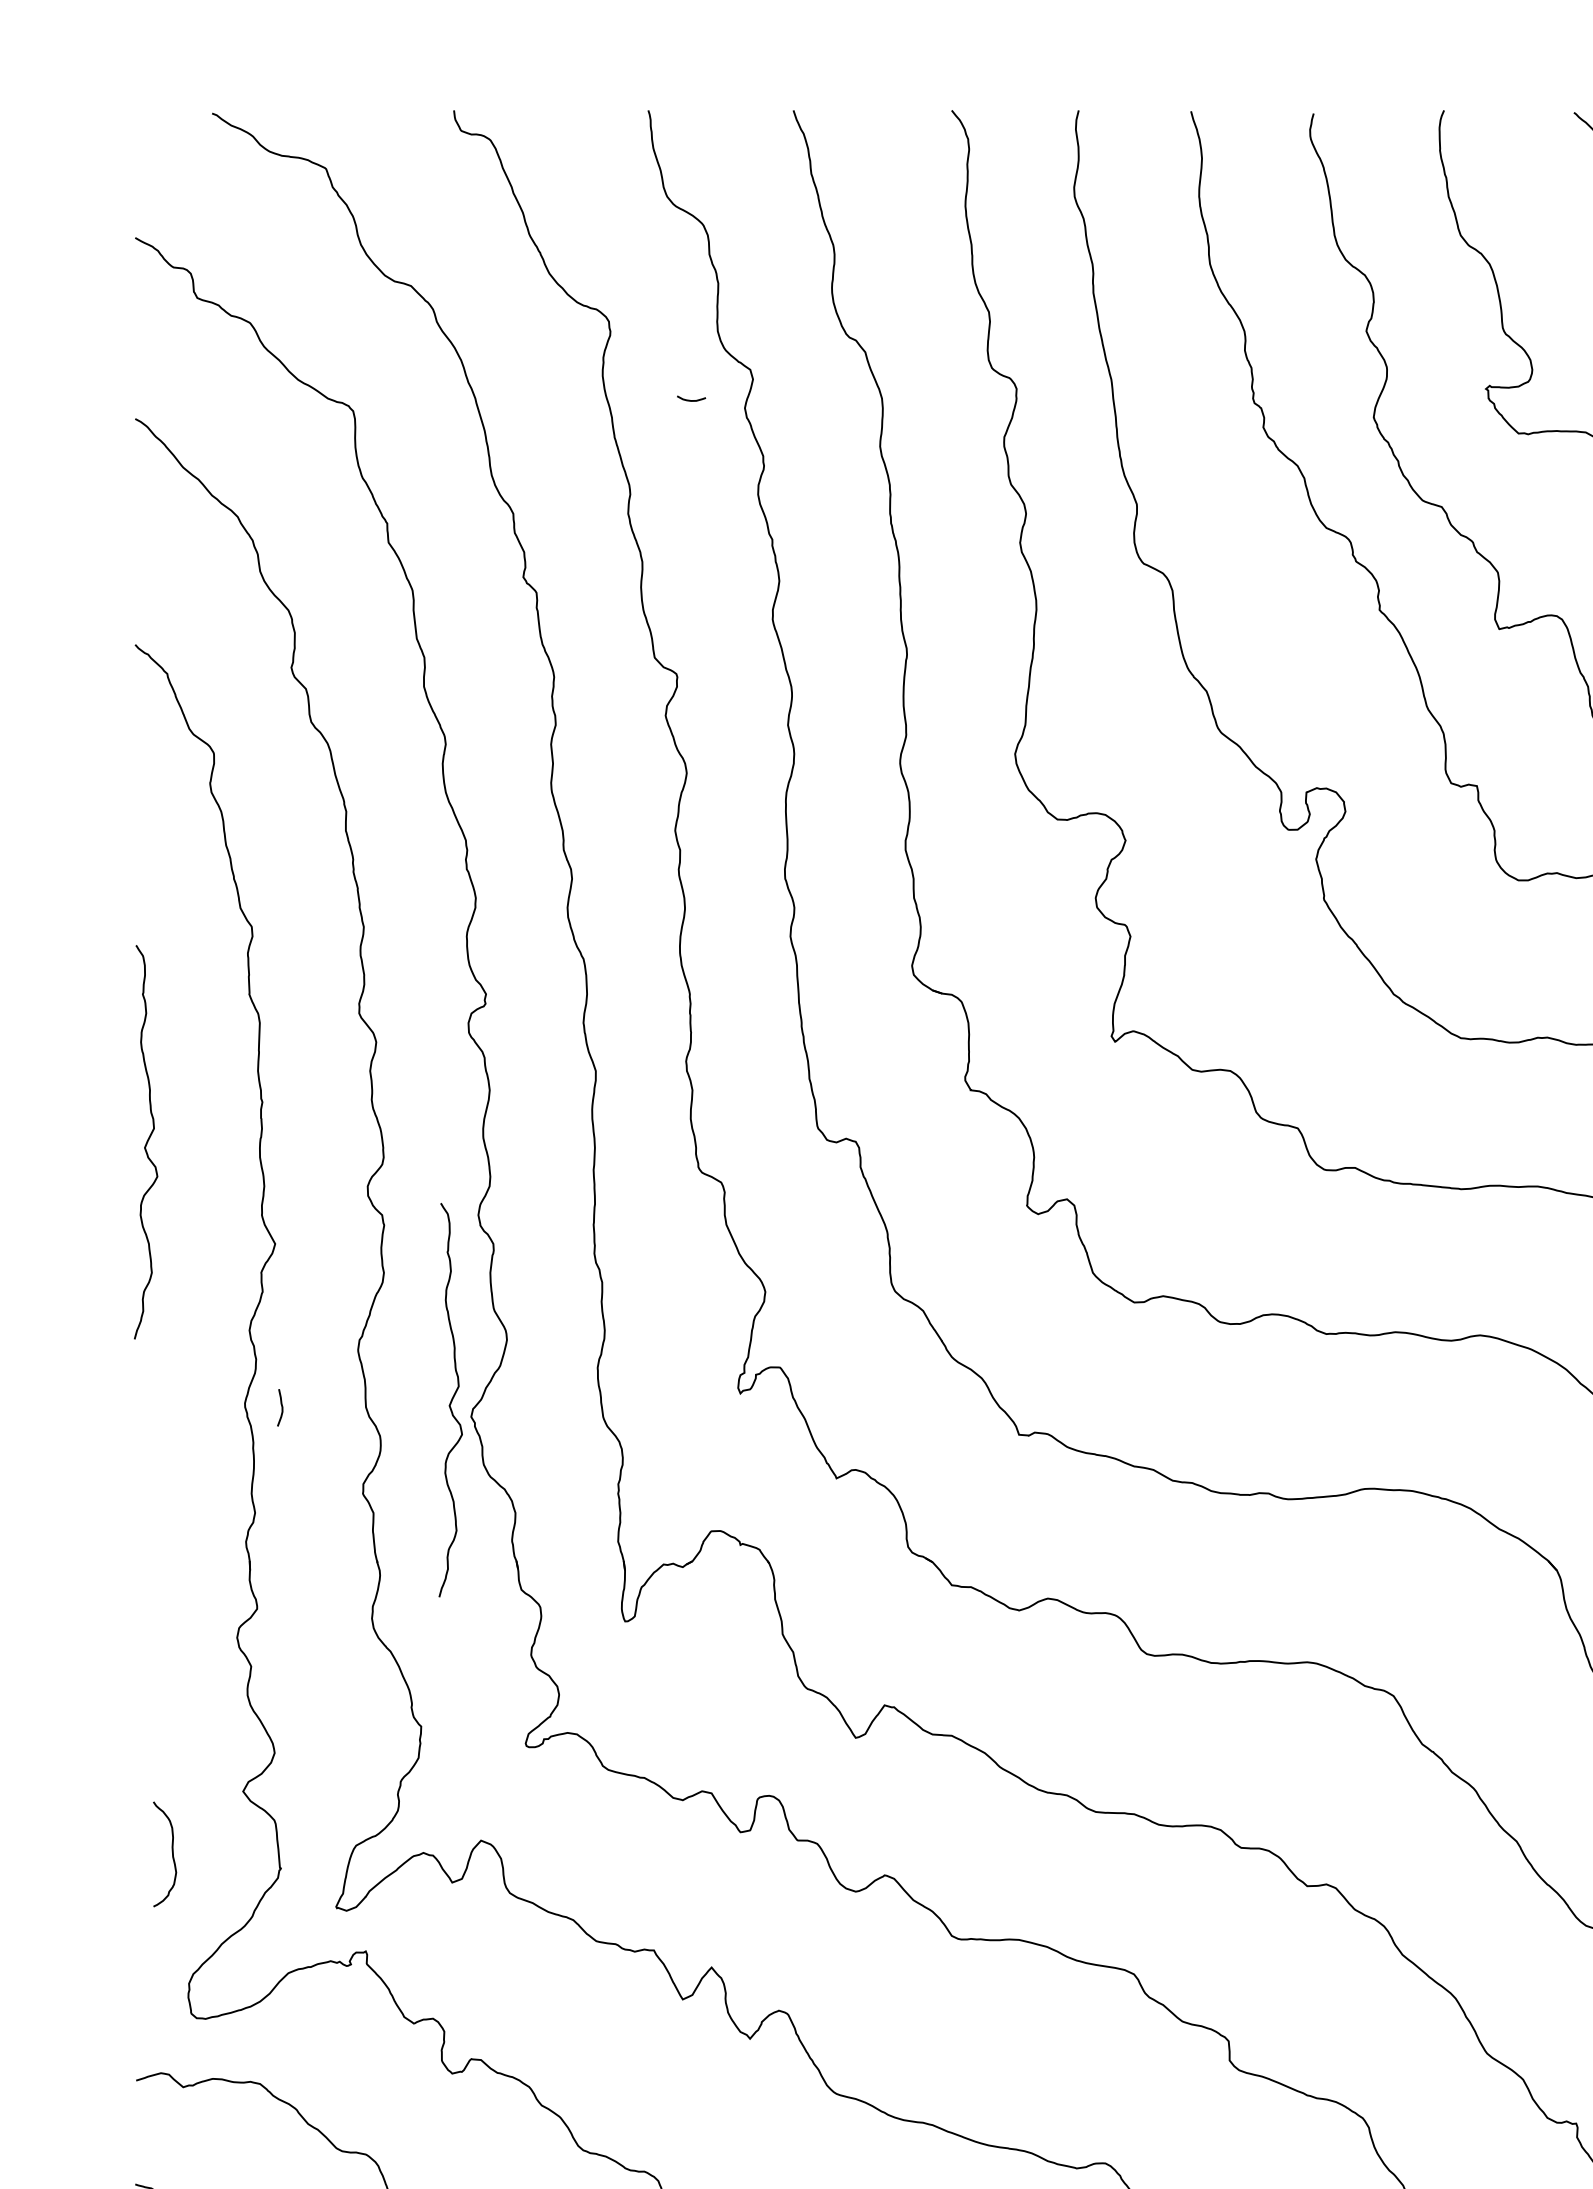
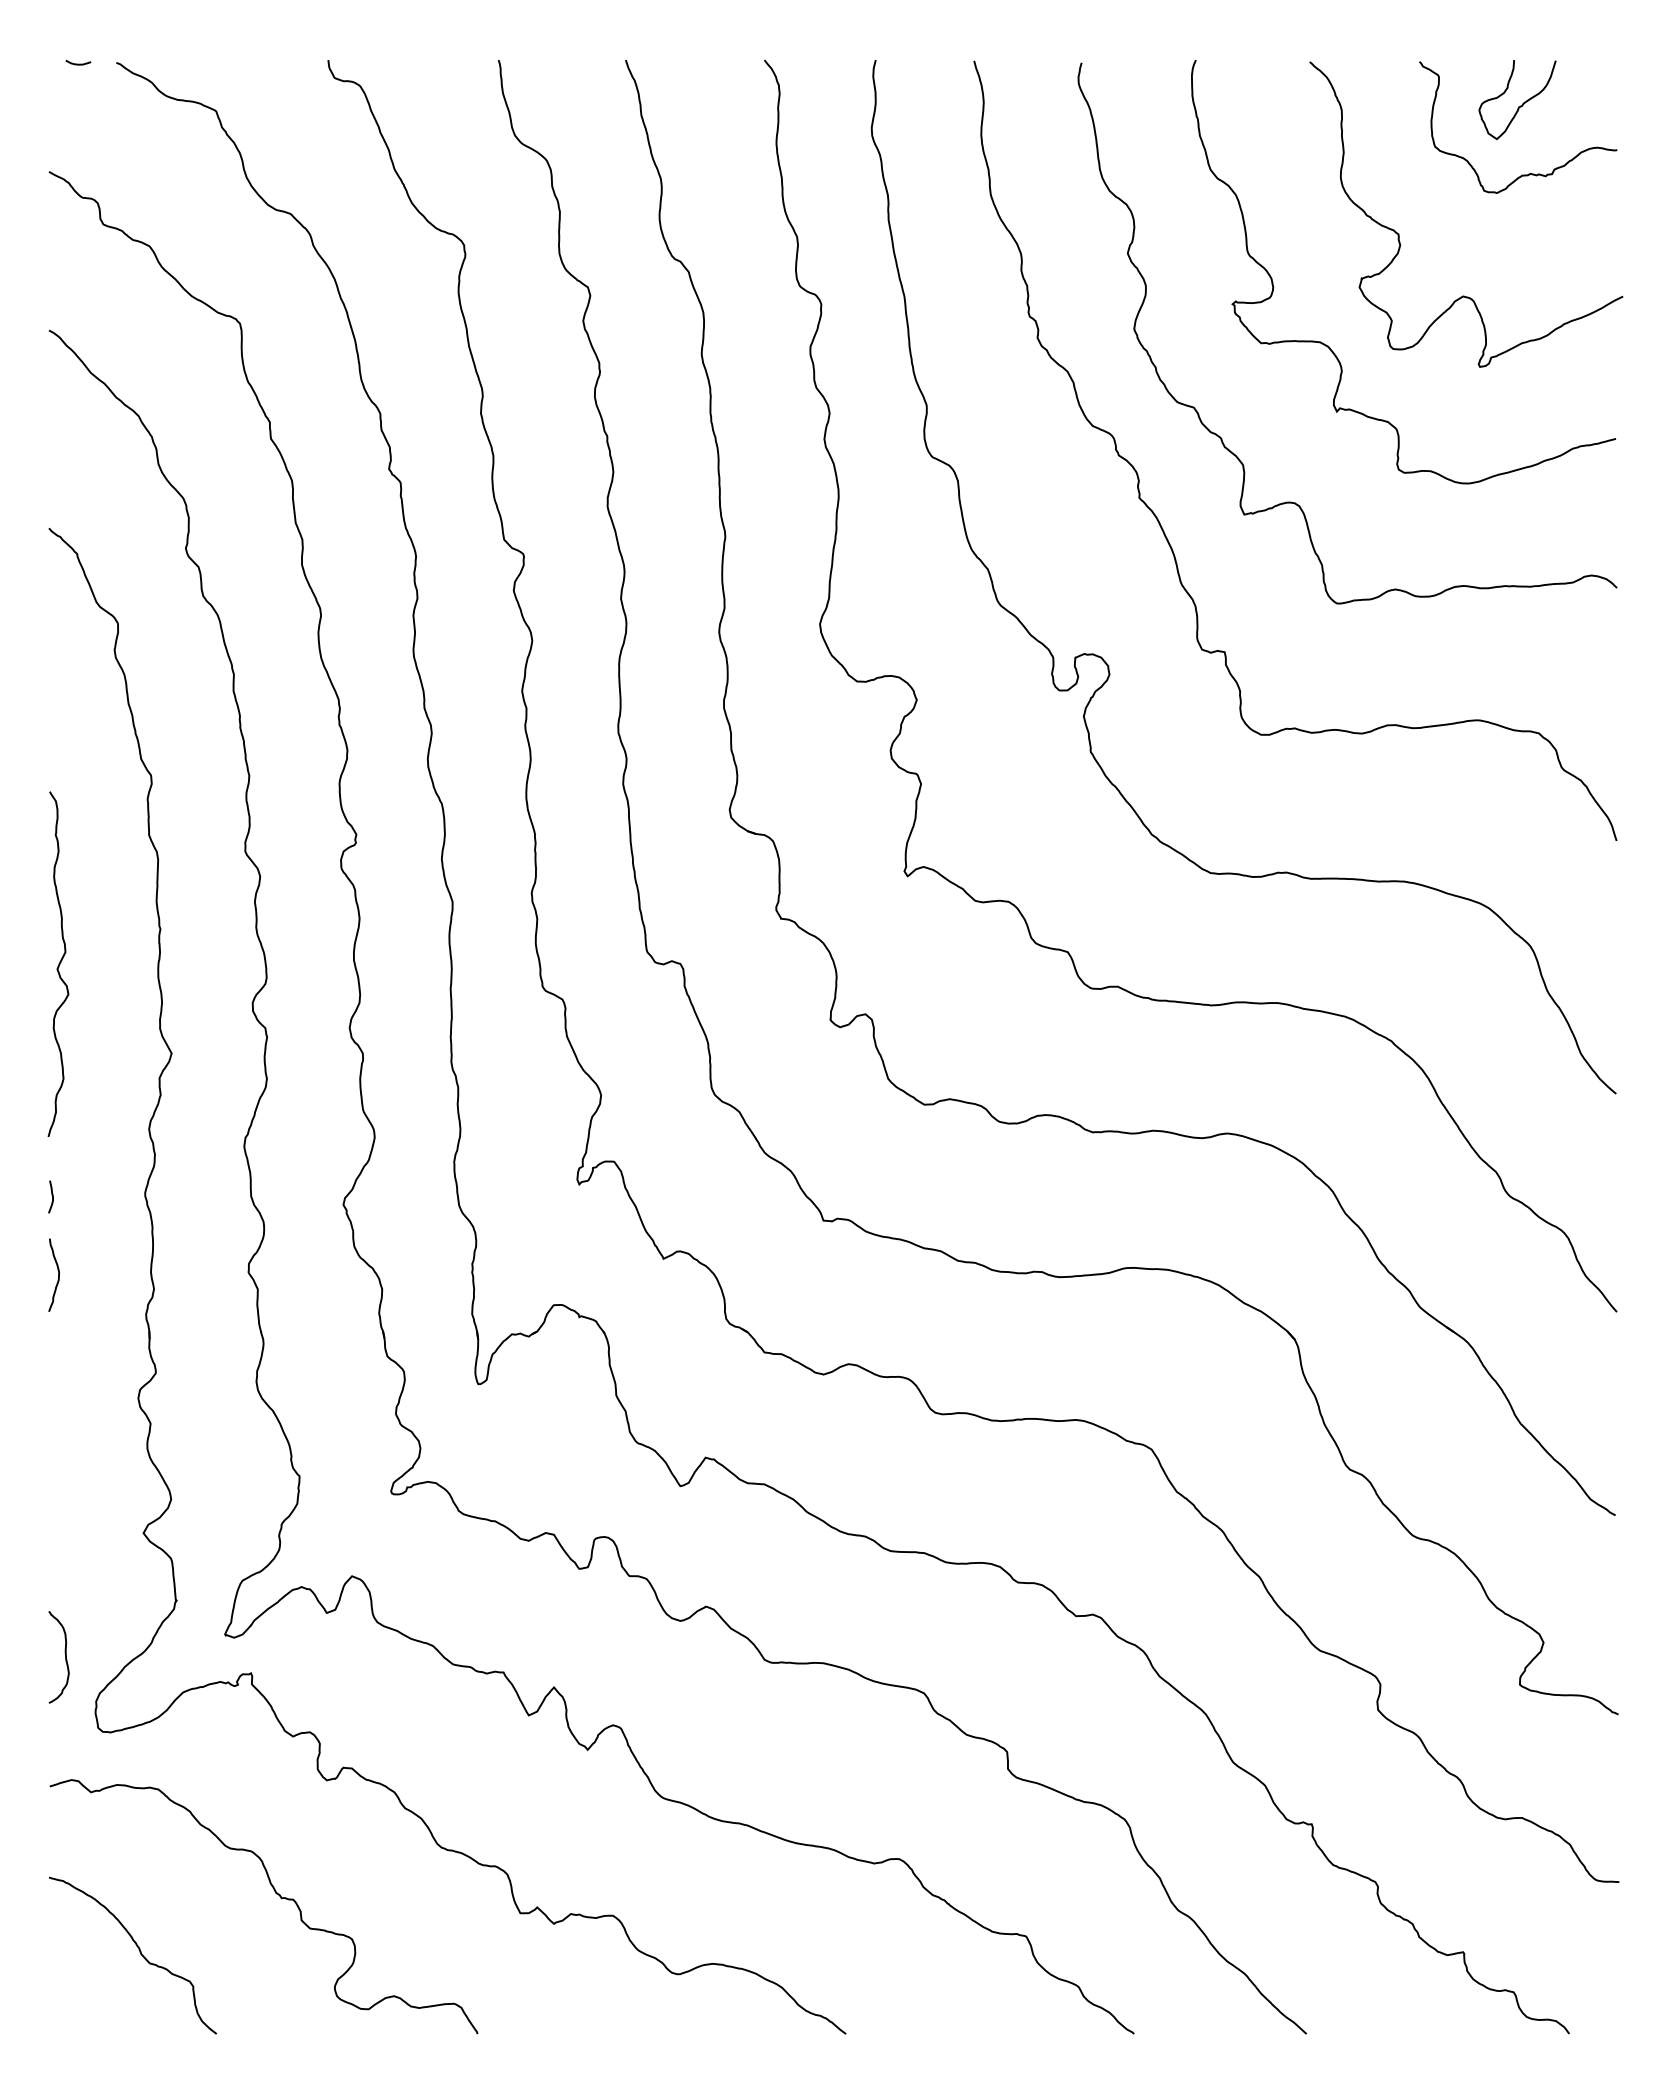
curve: (691, 399) -> (78, 63), moved
curve: (450, 1399) -> (325, 1189), removed
curve: (280, 1406) -> (51, 1195), moved
curve: (146, 1496) -> (58, 1274), added
curve: (172, 1854) -> (65, 1657), moved

